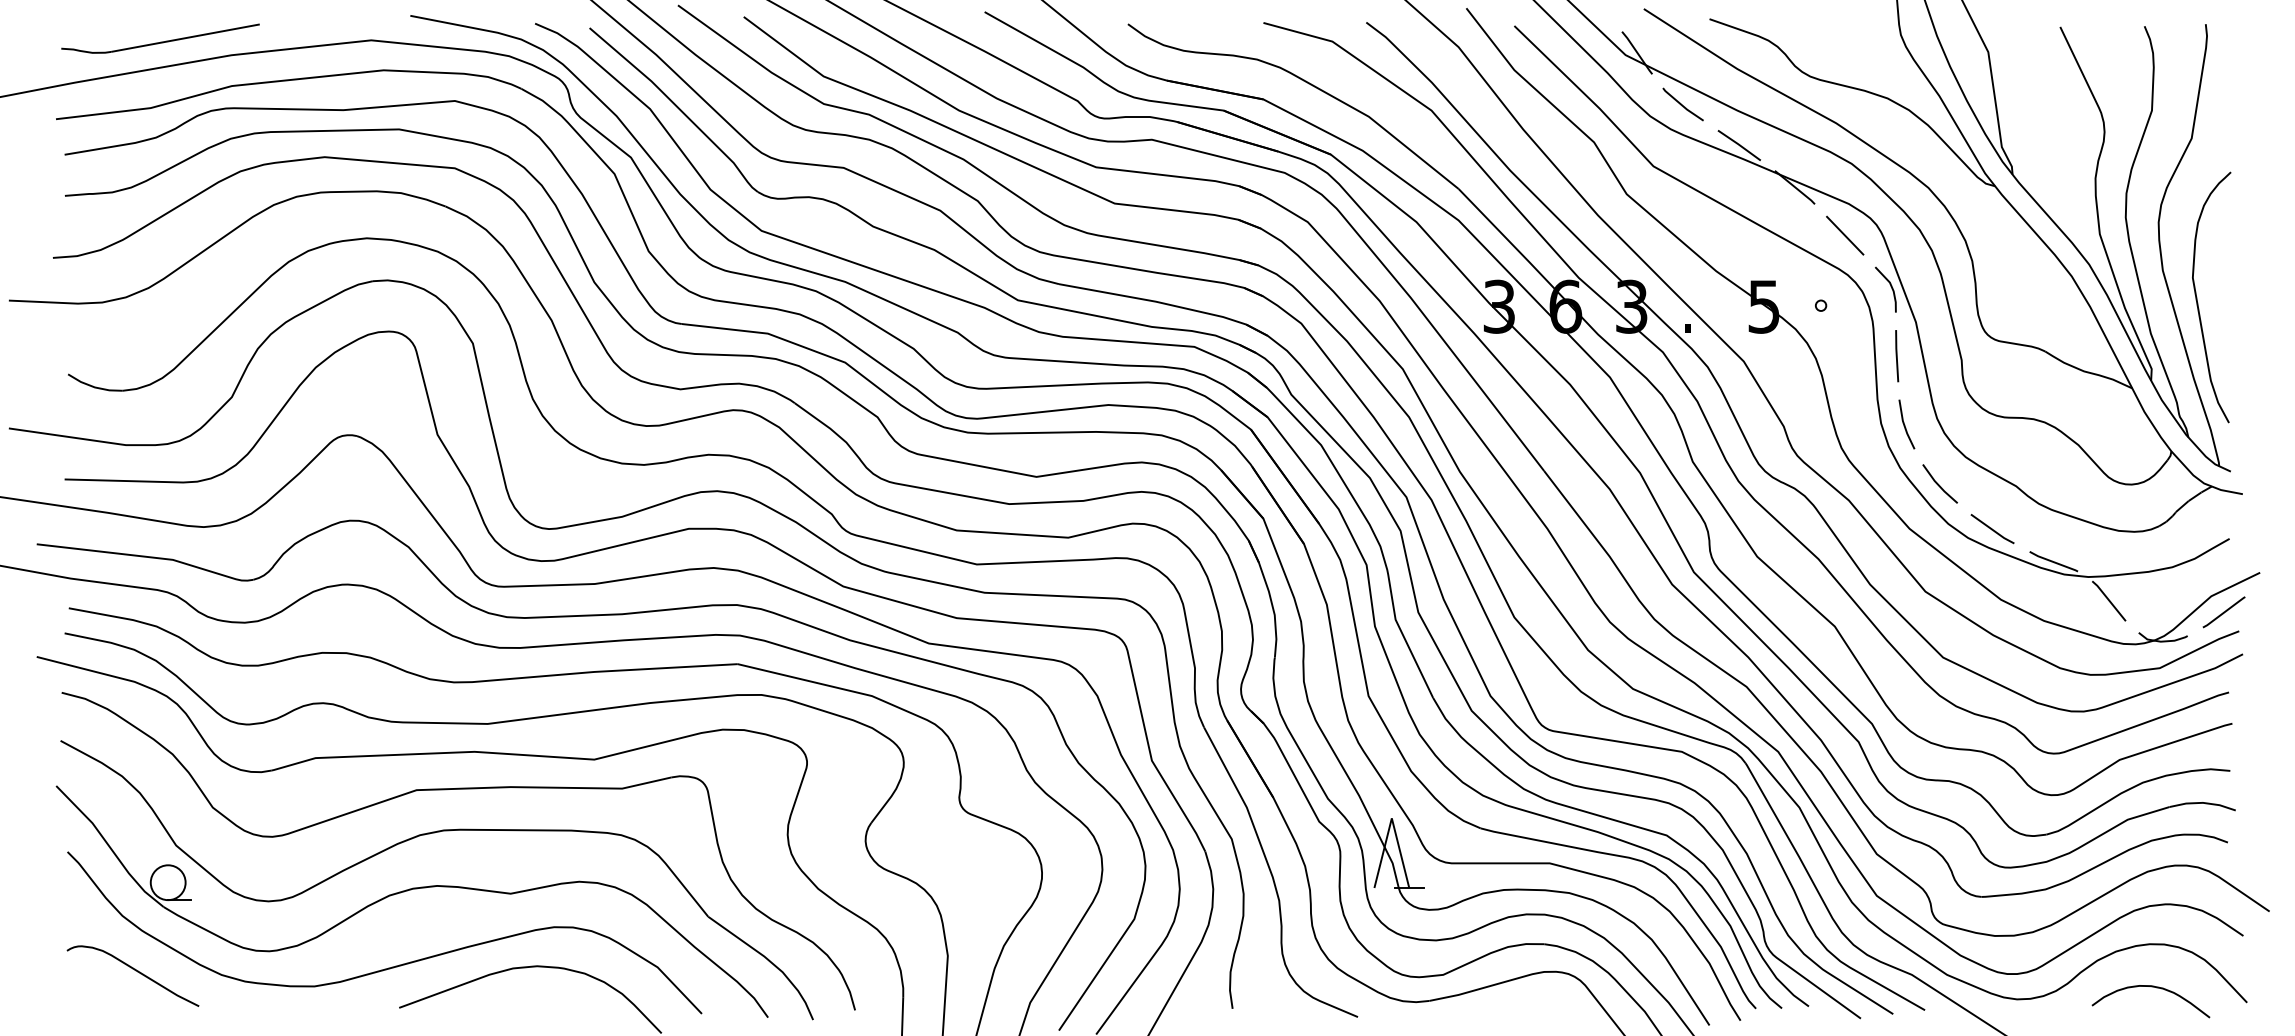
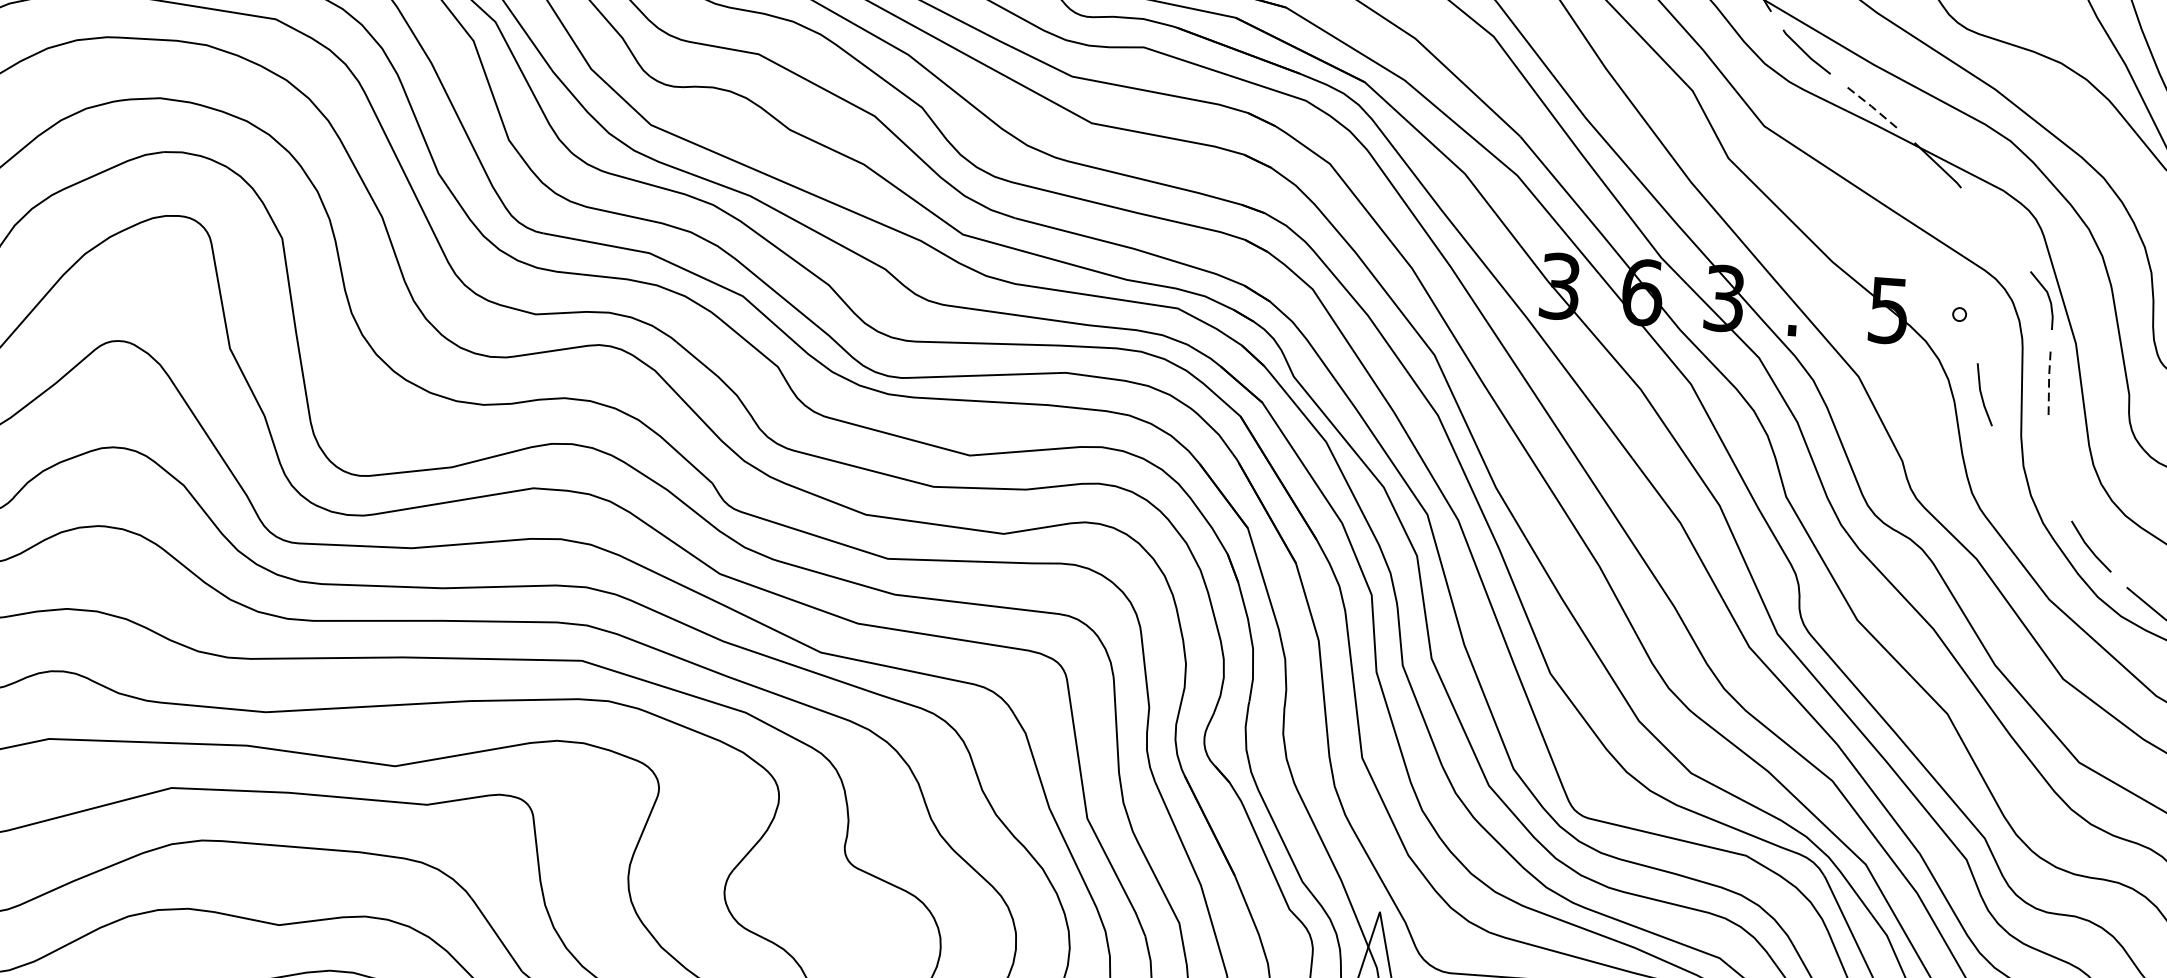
line: (1739, 144) -> (1873, 106), solid -> dashed
line: (1845, 235) -> (1996, 229), removed
line: (1896, 355) -> (2048, 383), solid -> dashed
line: (1905, 425) -> (1982, 395), moved

